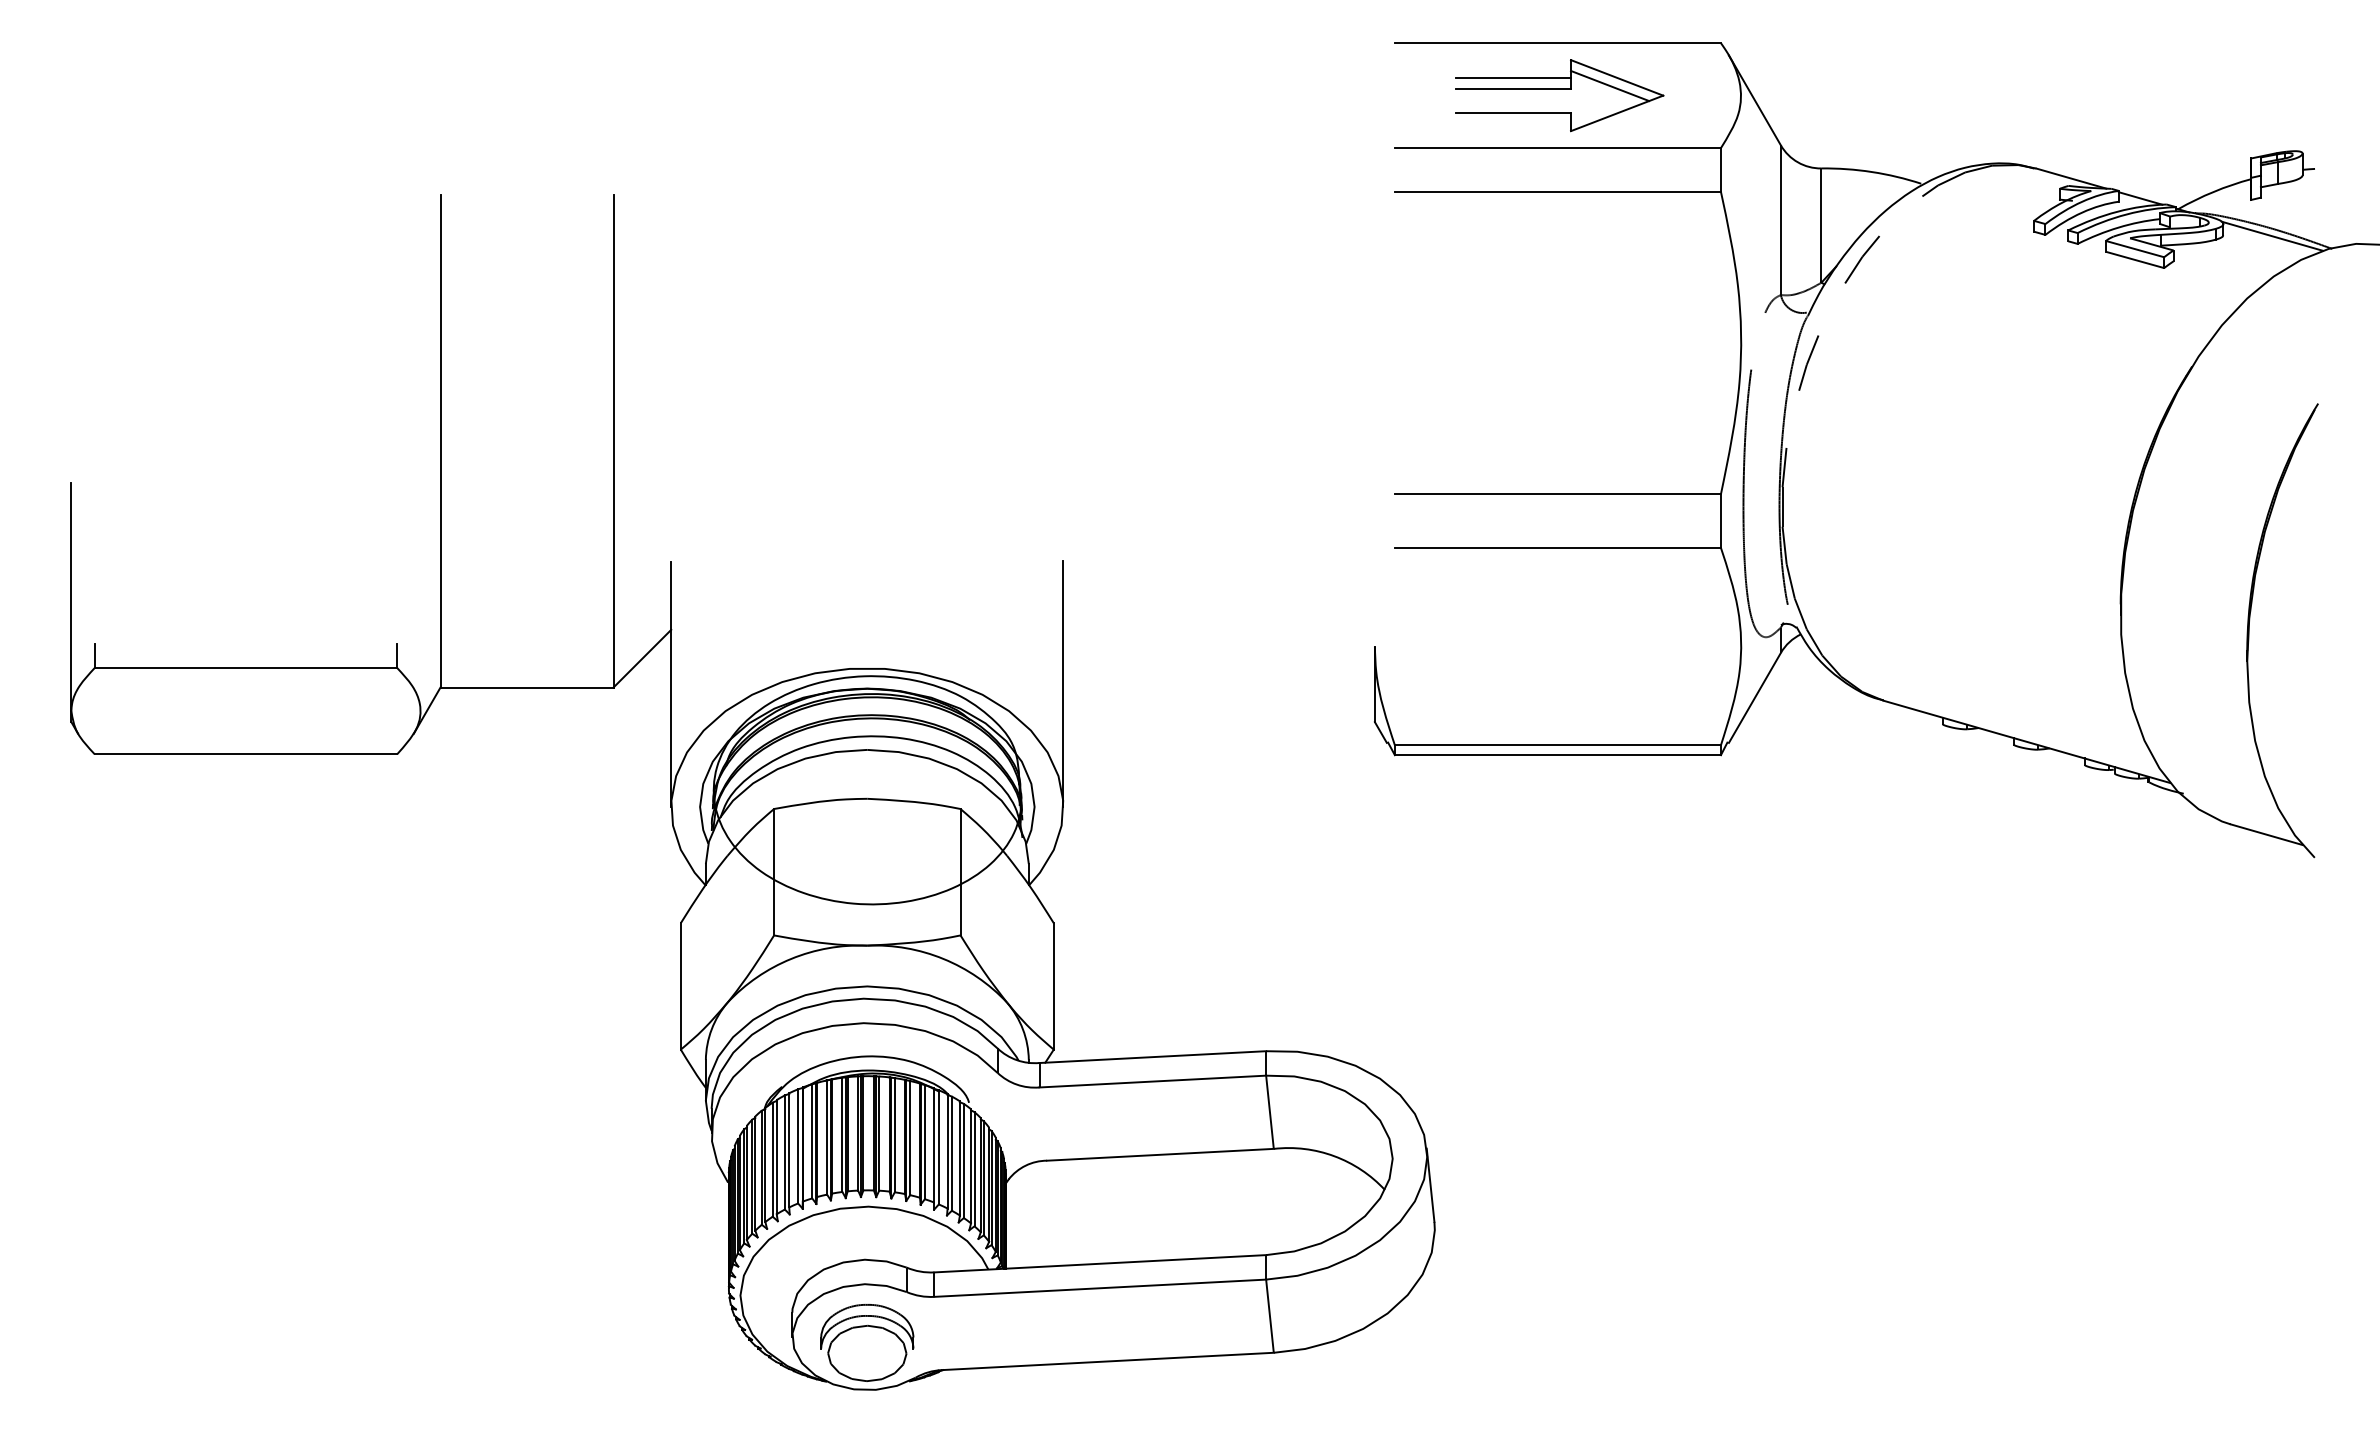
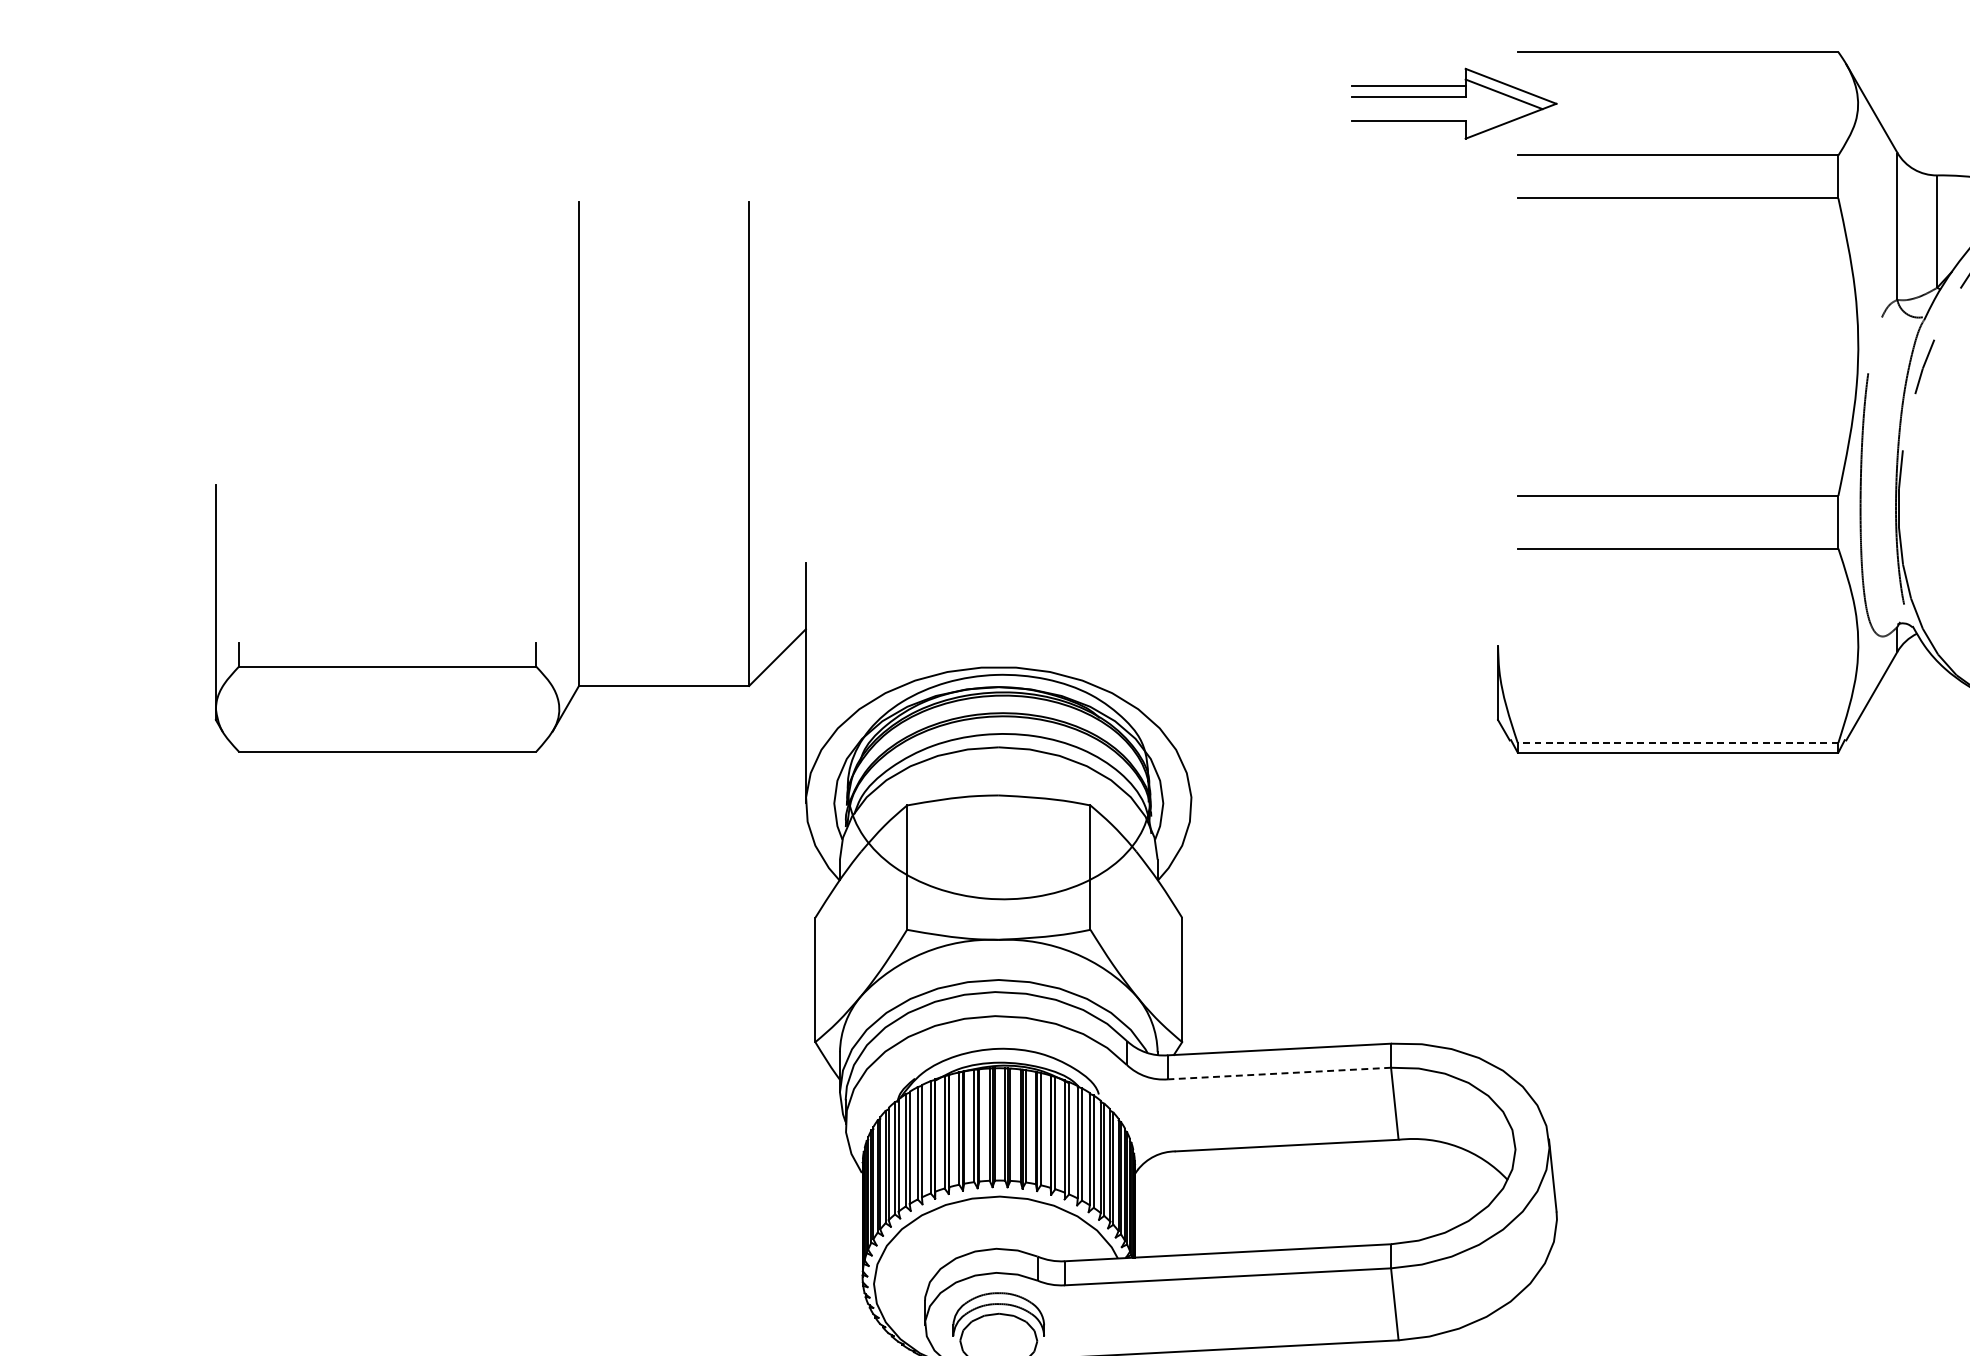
part: (1559, 95) -> (1454, 103), moved
line: (1063, 683) -> (1191, 682), removed
line: (1557, 745) -> (1677, 743), solid -> dashed
line: (1152, 1081) -> (1279, 1073), solid -> dashed

